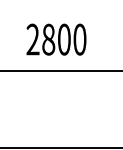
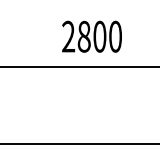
text: (55, 39) -> (91, 36), moved

